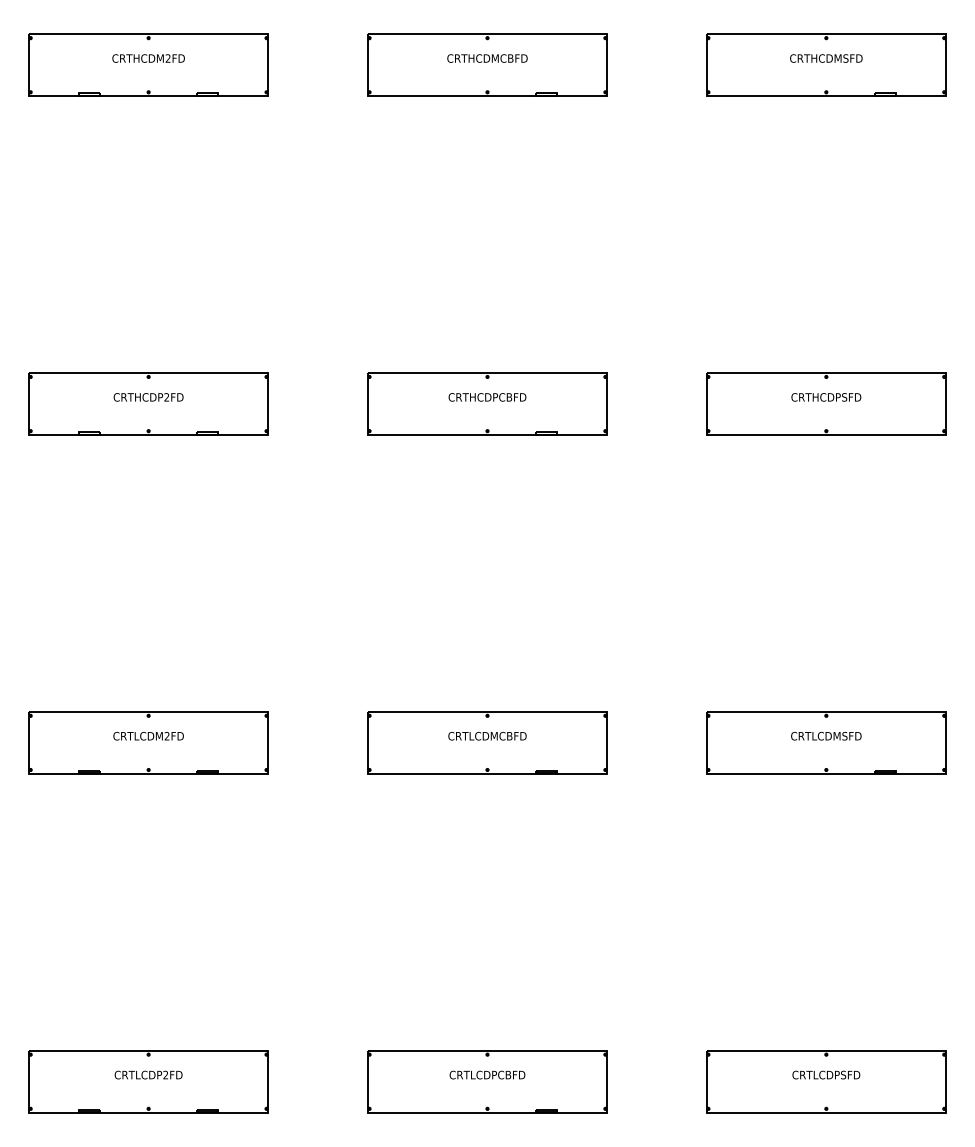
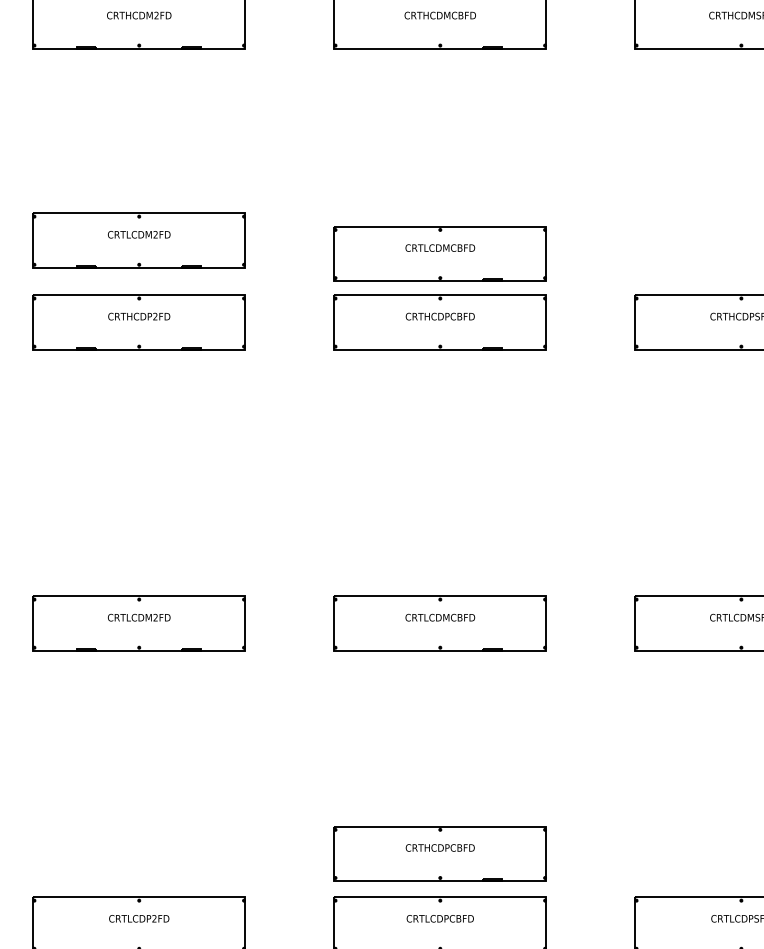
part: (148, 311) -> (139, 240), added
part: (487, 326) -> (440, 253), added
part: (487, 1001) -> (440, 853), added

